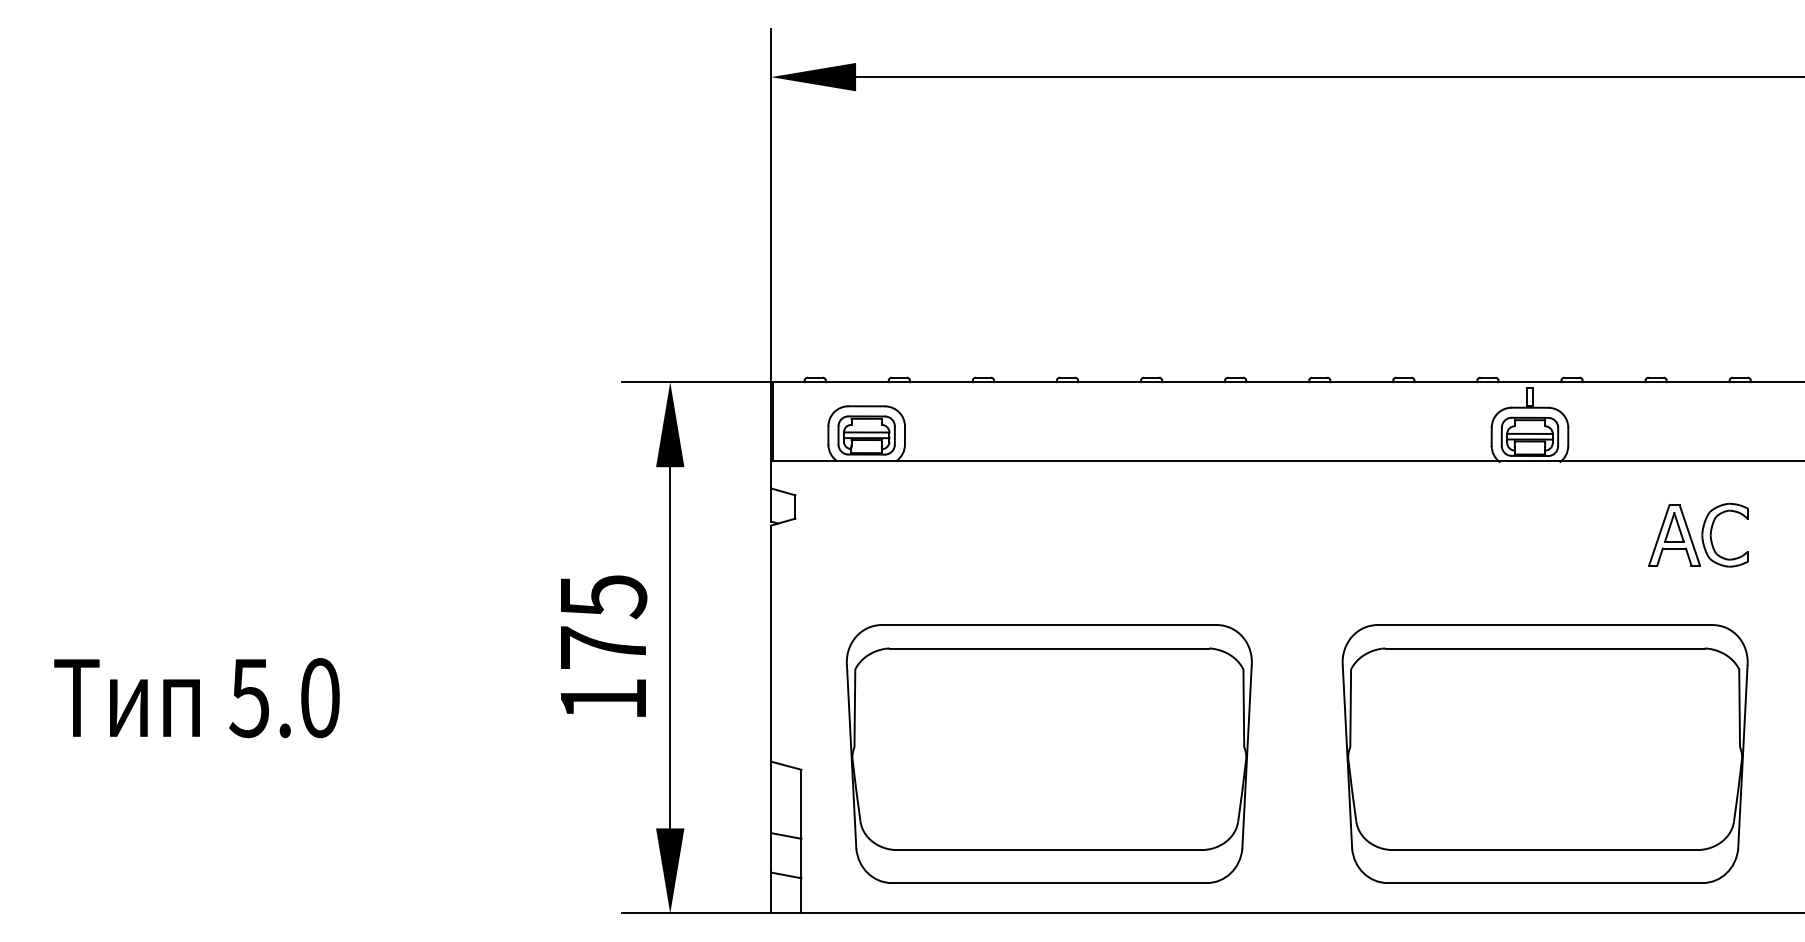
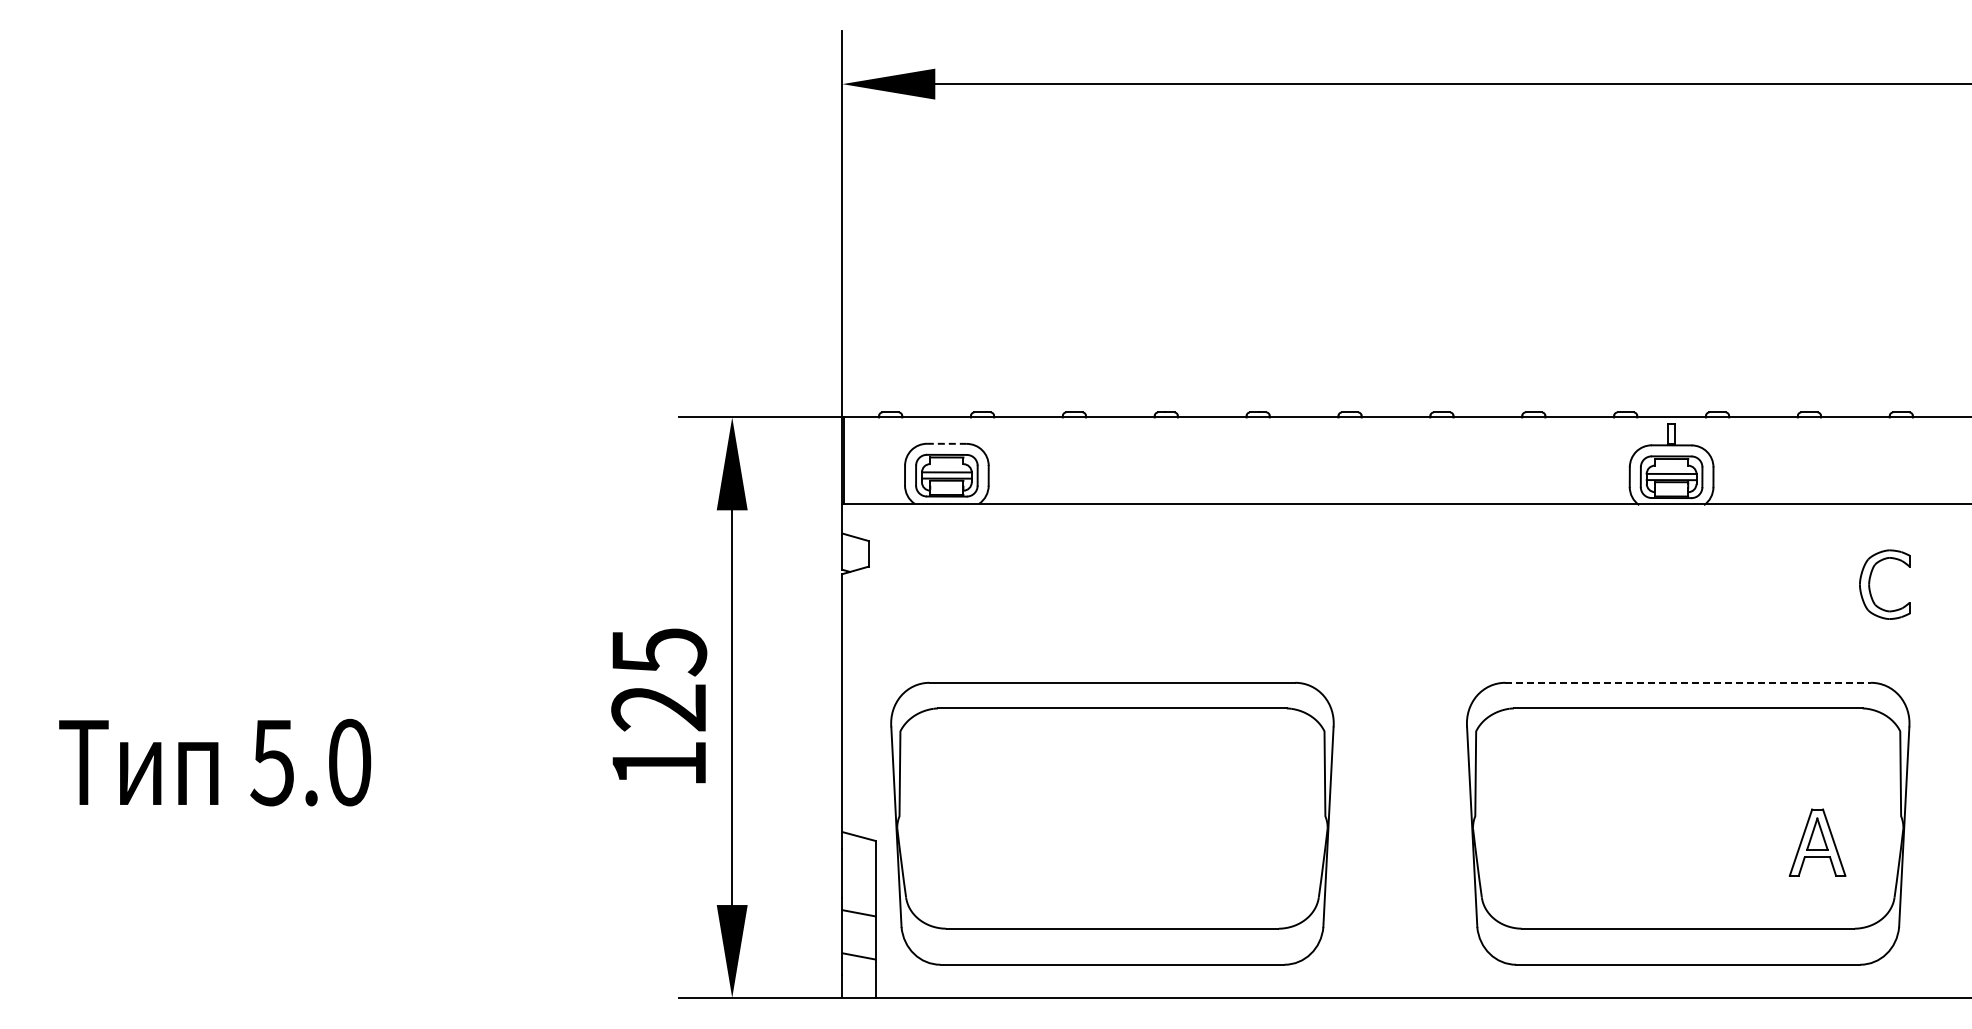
line: (866, 406) -> (946, 443), solid -> dashed
part: (1674, 535) -> (1817, 842), moved
line: (1545, 624) -> (1688, 682), solid -> dashed
text: (602, 647) -> (658, 707), 175 -> 125
part: (1049, 753) -> (1112, 823), moved

